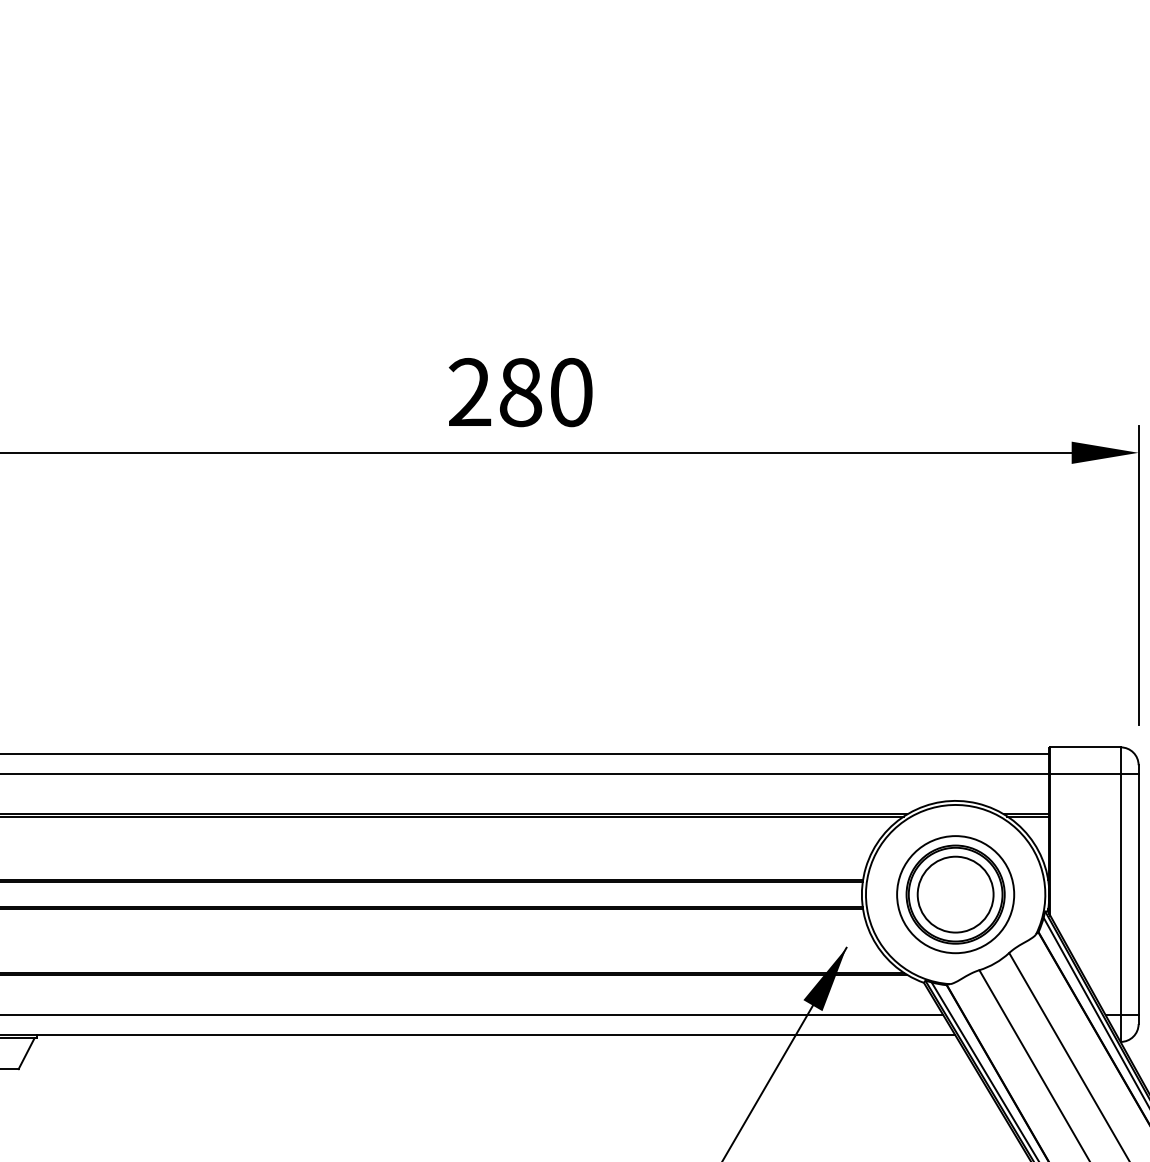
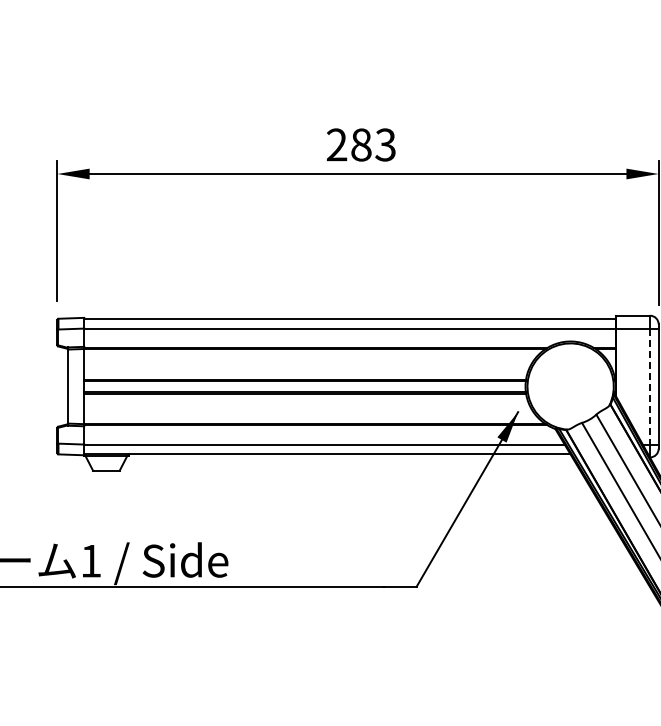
text: (570, 391) -> (385, 144), 280 -> 283
part: (955, 894) -> (570, 386), removed
line: (1121, 894) -> (650, 386), solid -> dashed

